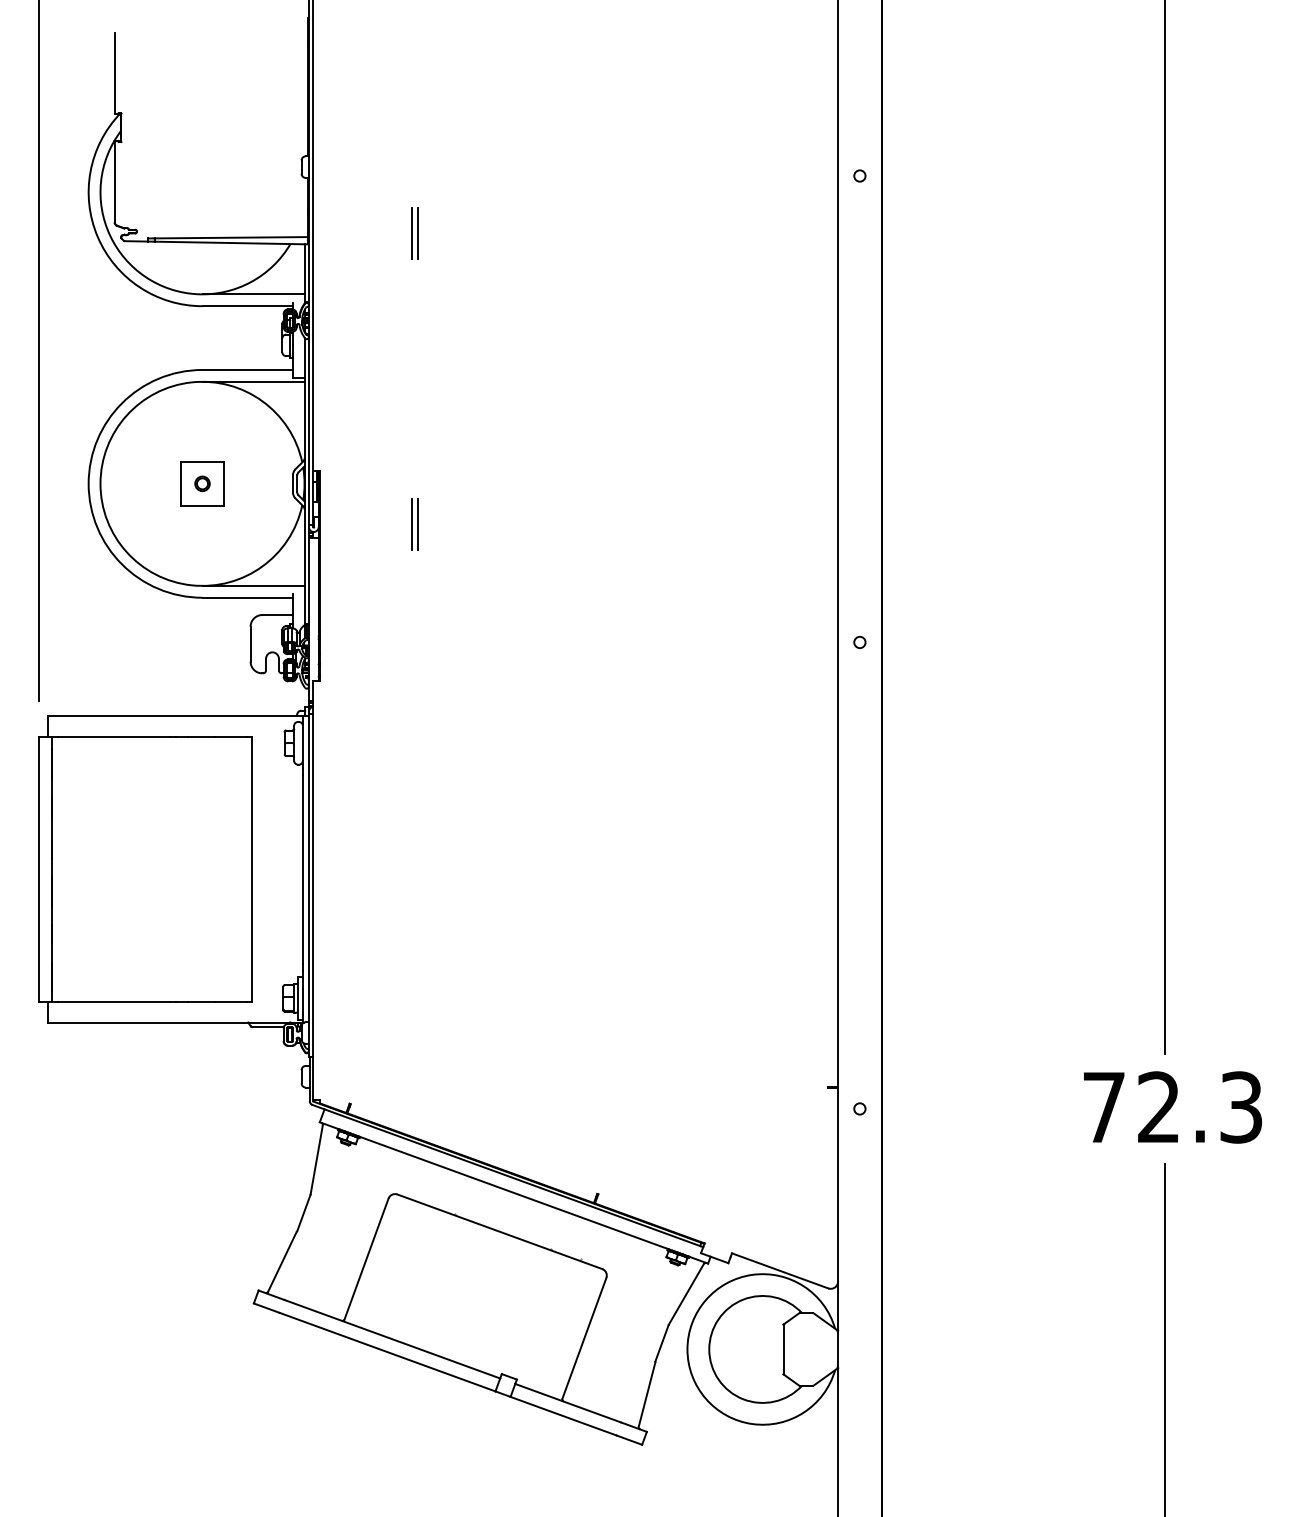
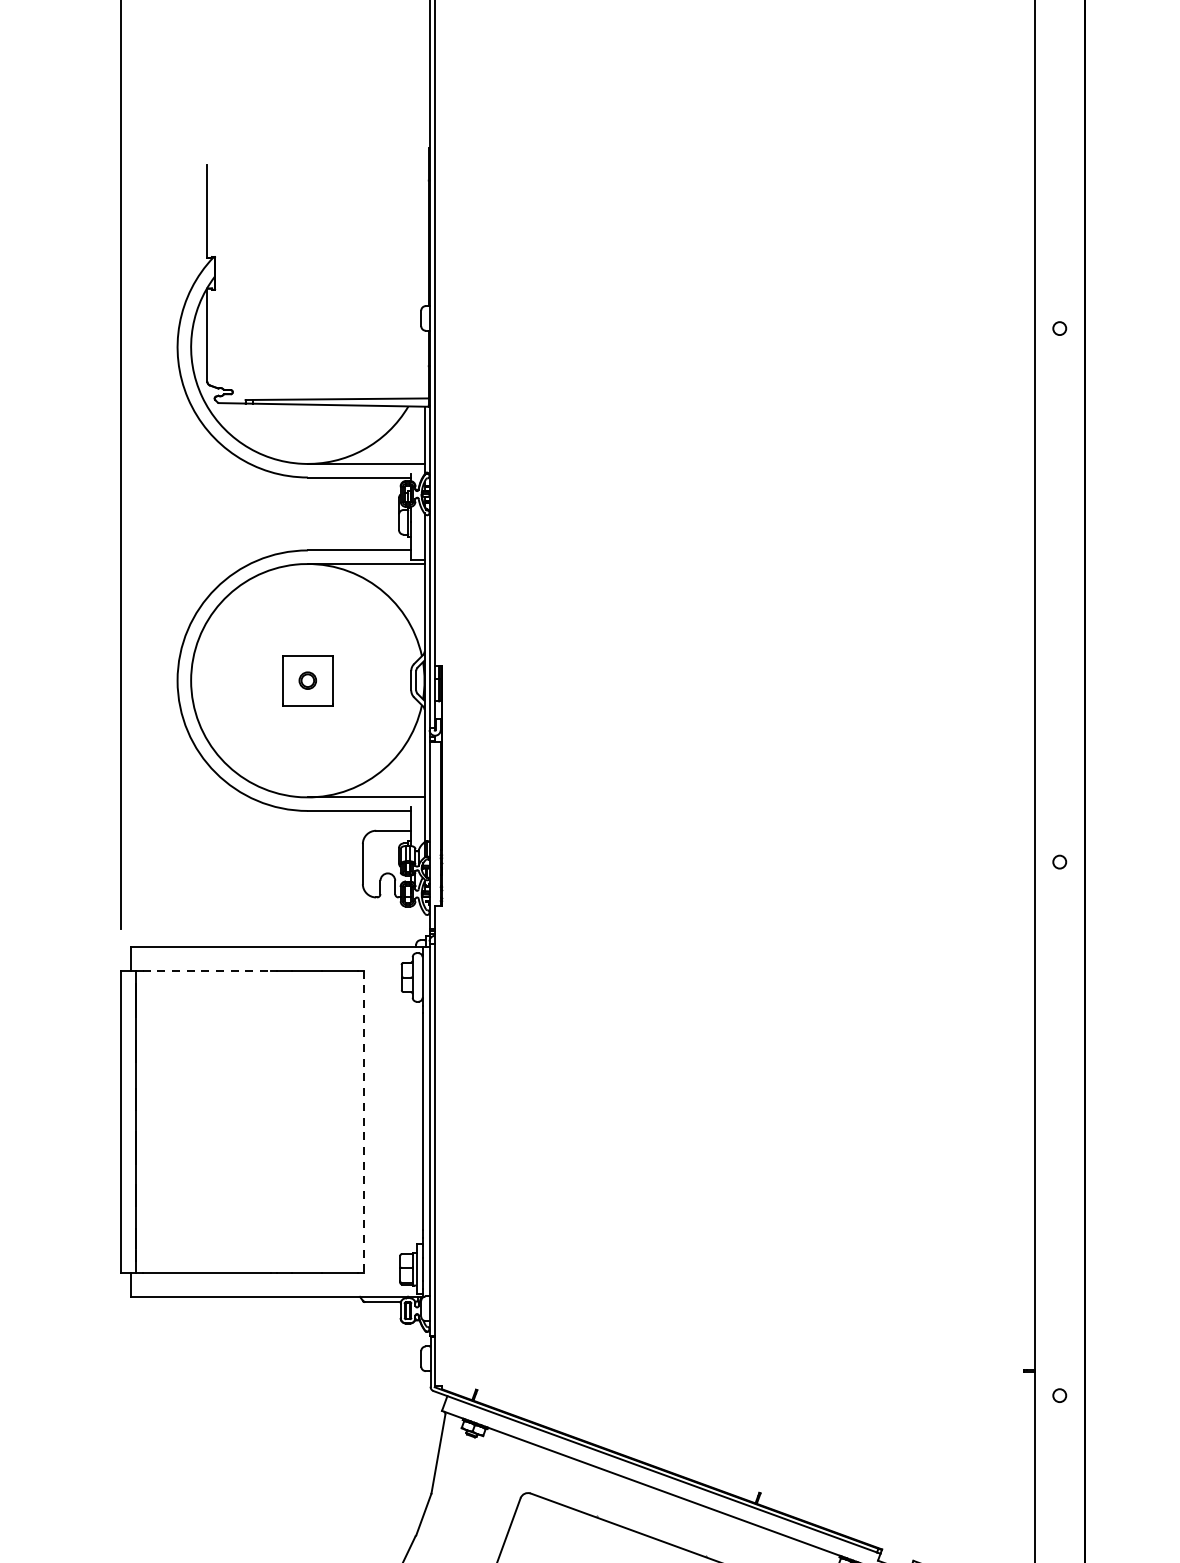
part: (414, 233) -> (550, 394), removed
part: (414, 524) -> (550, 727), removed
line: (114, 737) -> (207, 970), solid -> dashed
line: (251, 870) -> (363, 1122), solid -> dashed

